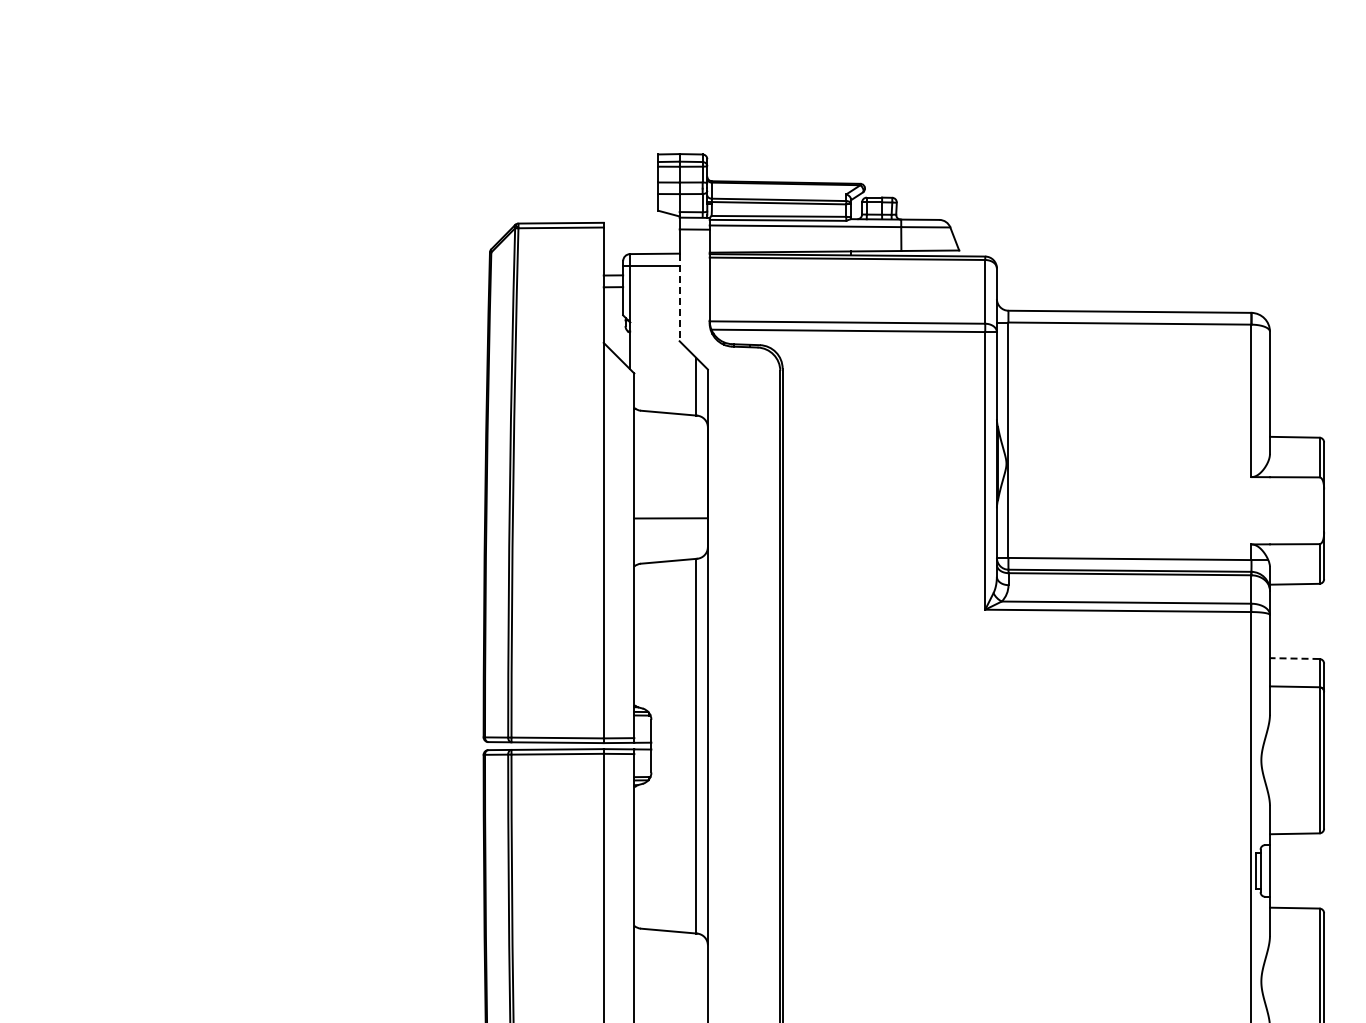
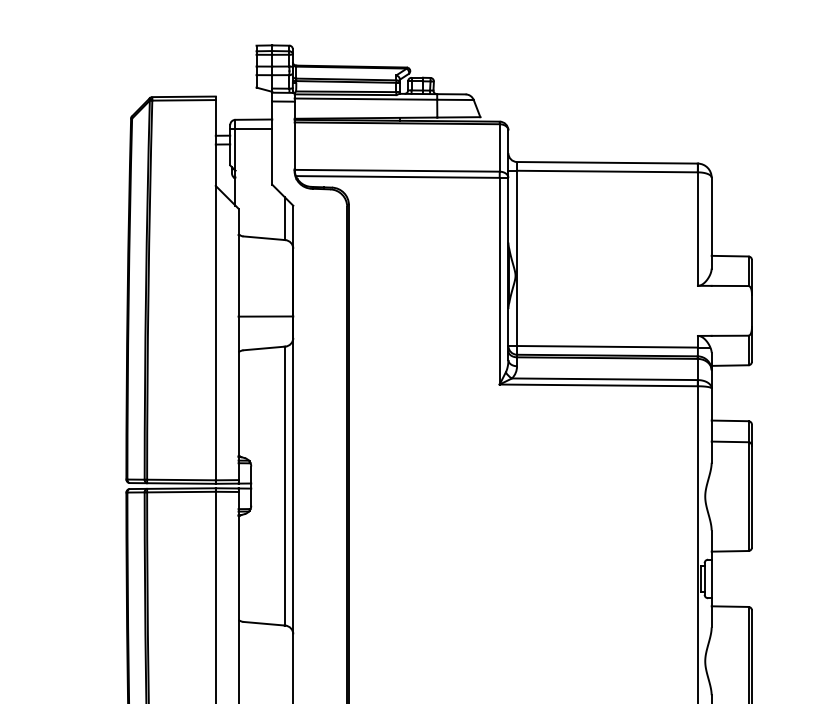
line: (679, 297) -> (272, 152), dashed -> solid
line: (1294, 658) -> (729, 420), dashed -> solid

